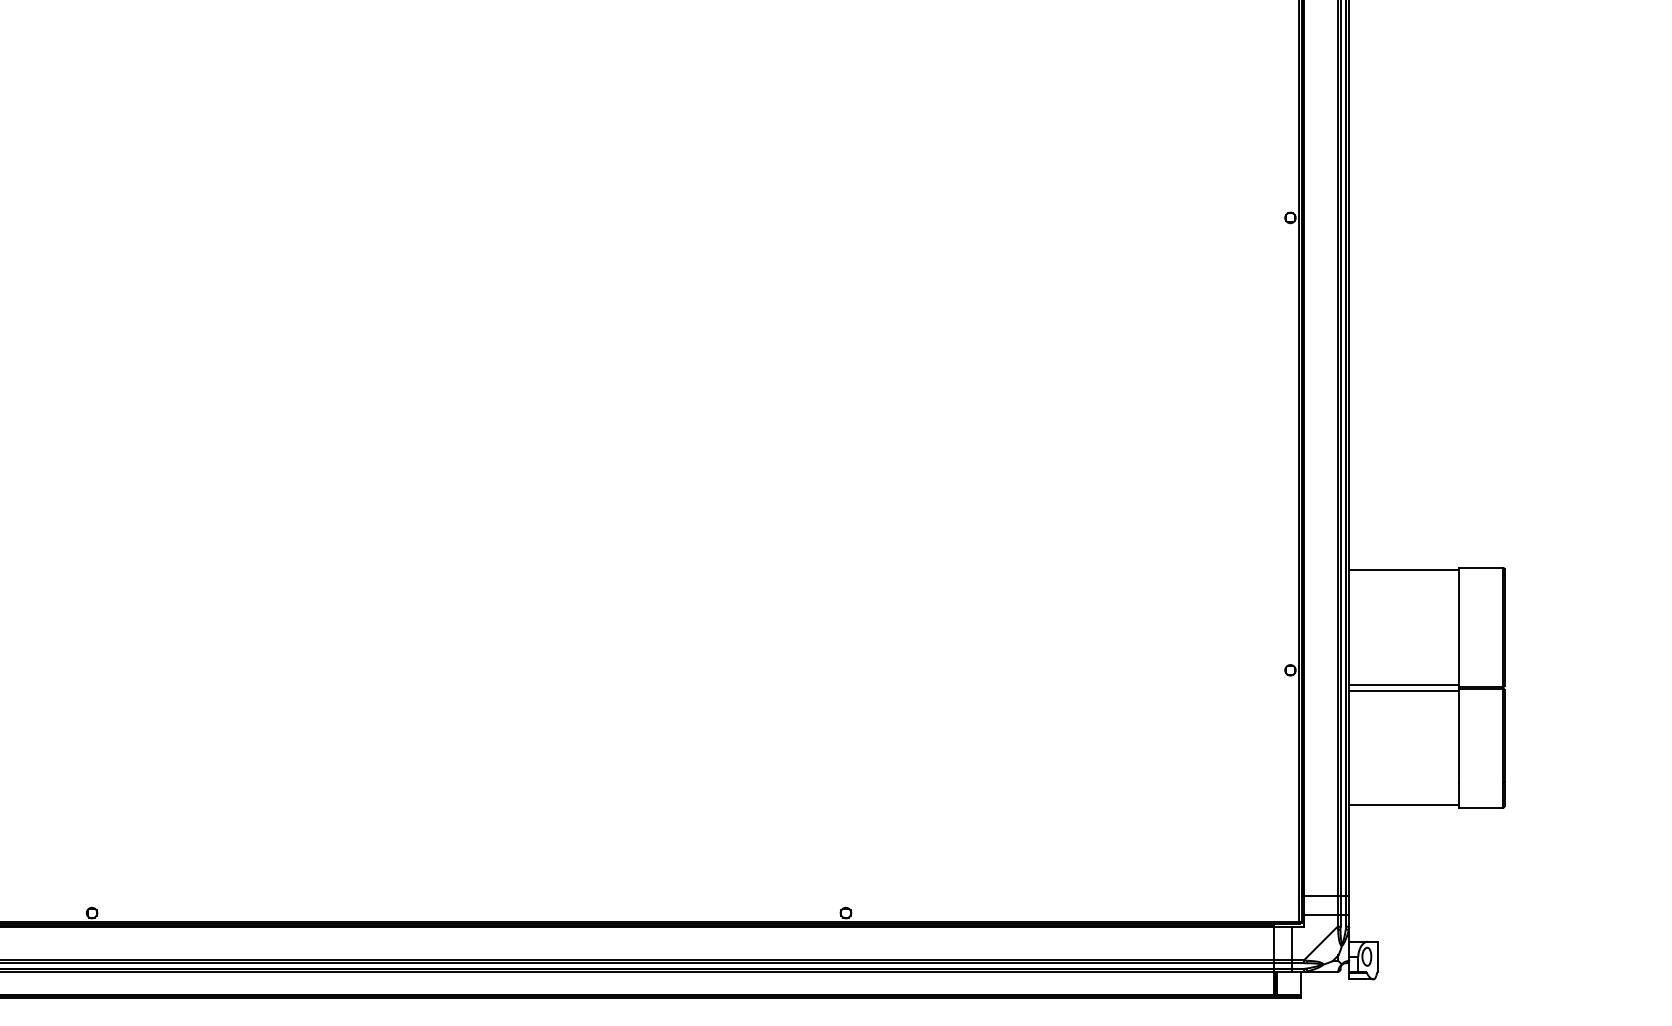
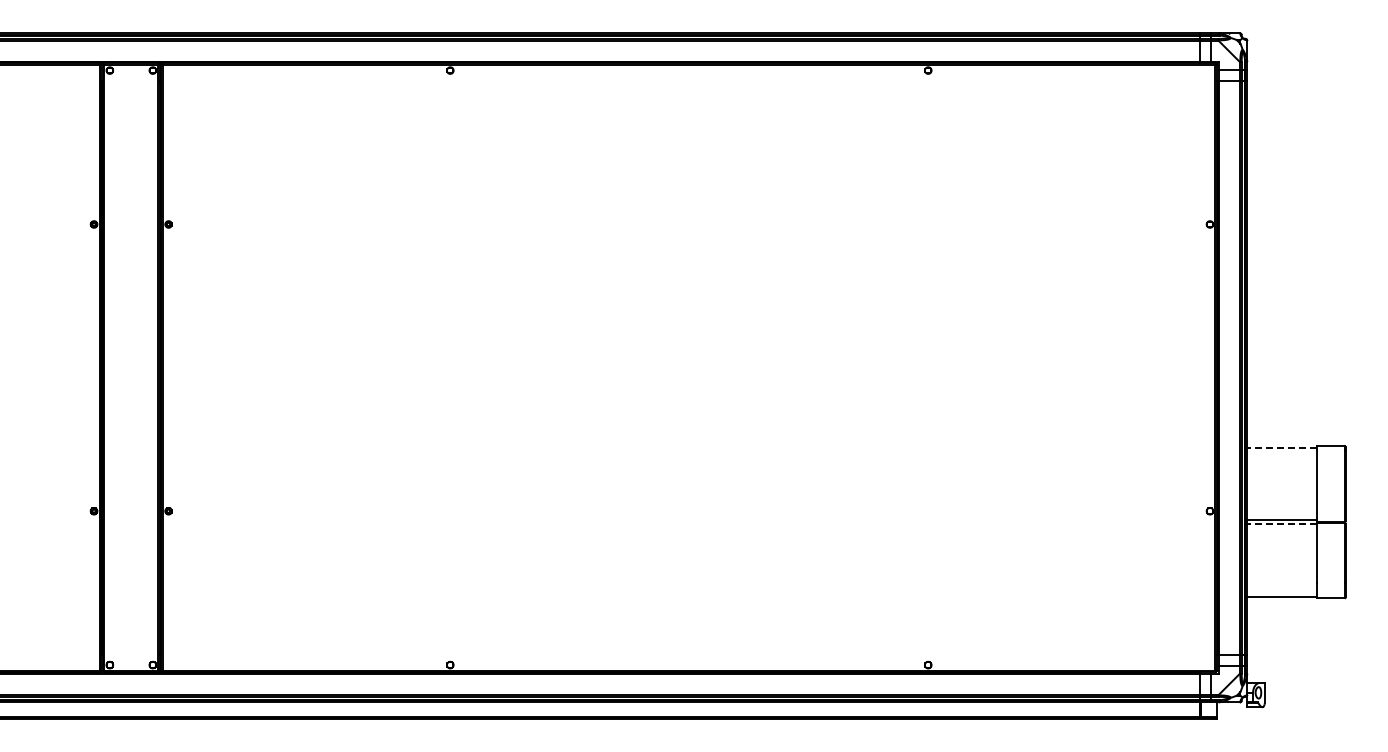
line: (1404, 569) -> (1282, 447), solid -> dashed
line: (1404, 691) -> (1282, 524), solid -> dashed

